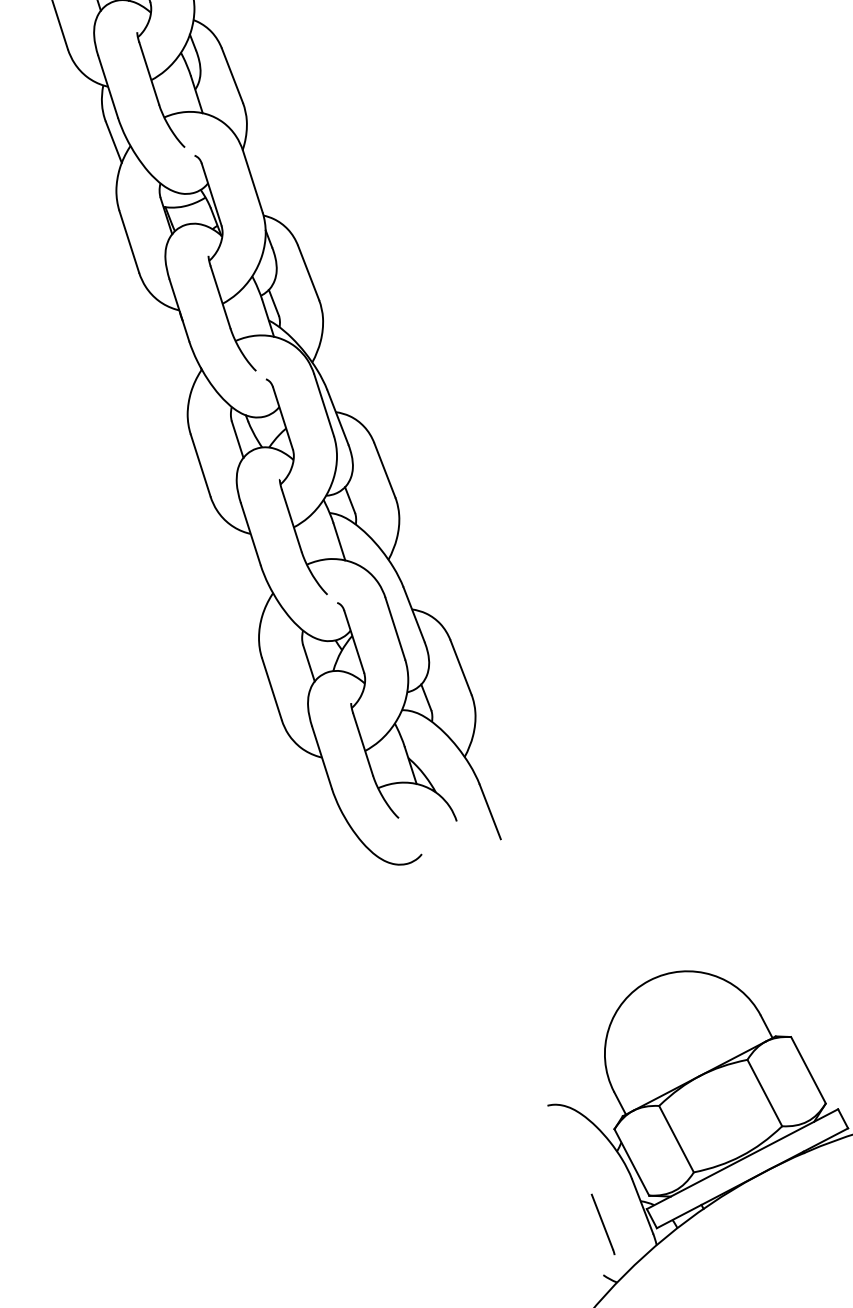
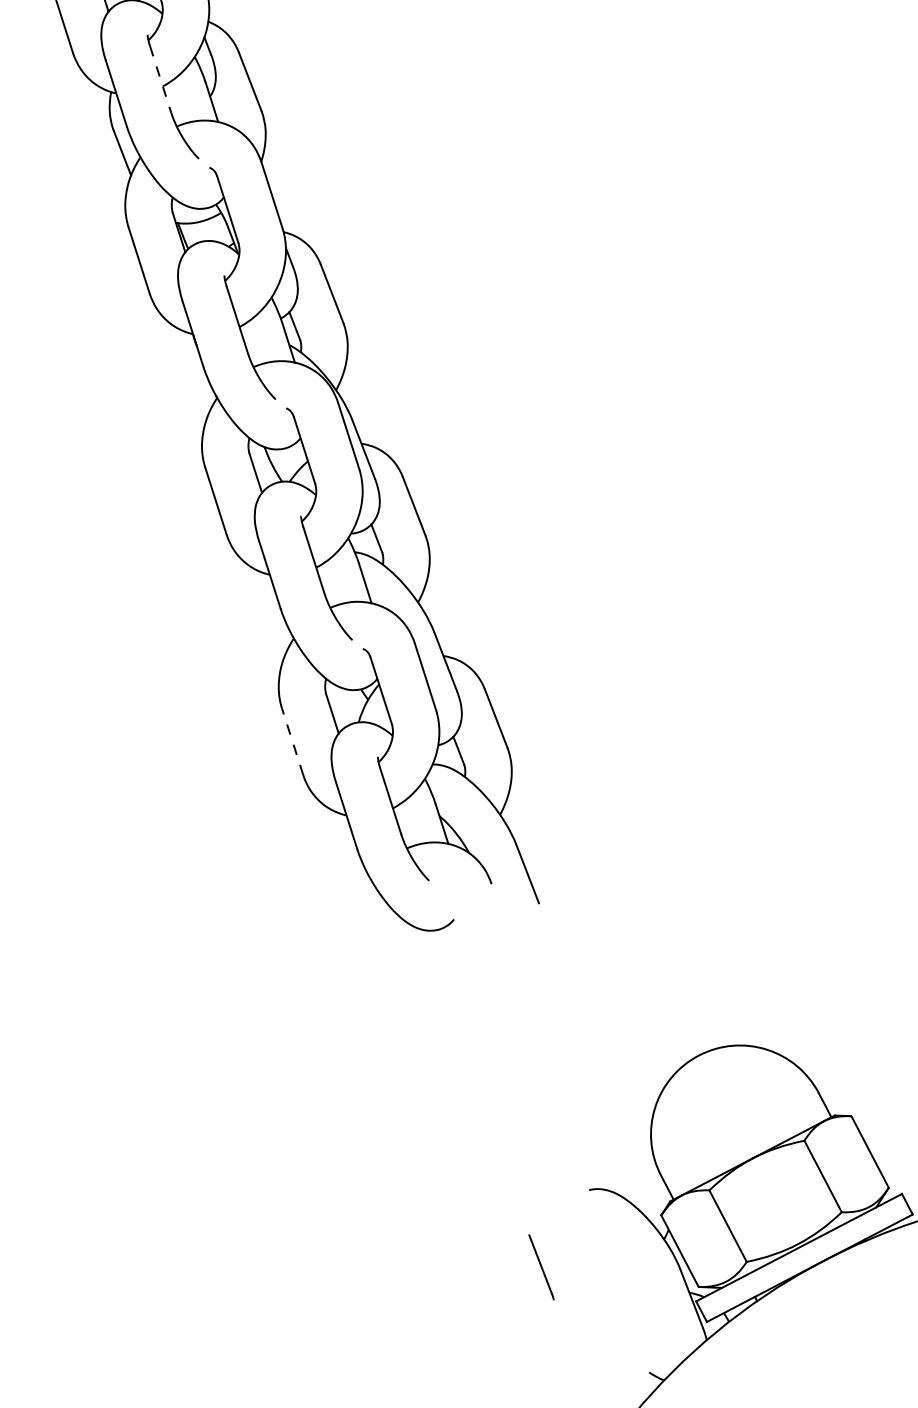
line: (149, 74) -> (160, 80), solid -> dashed
line: (271, 688) -> (292, 741), solid -> dashed
line: (602, 1224) -> (540, 1267), moved

